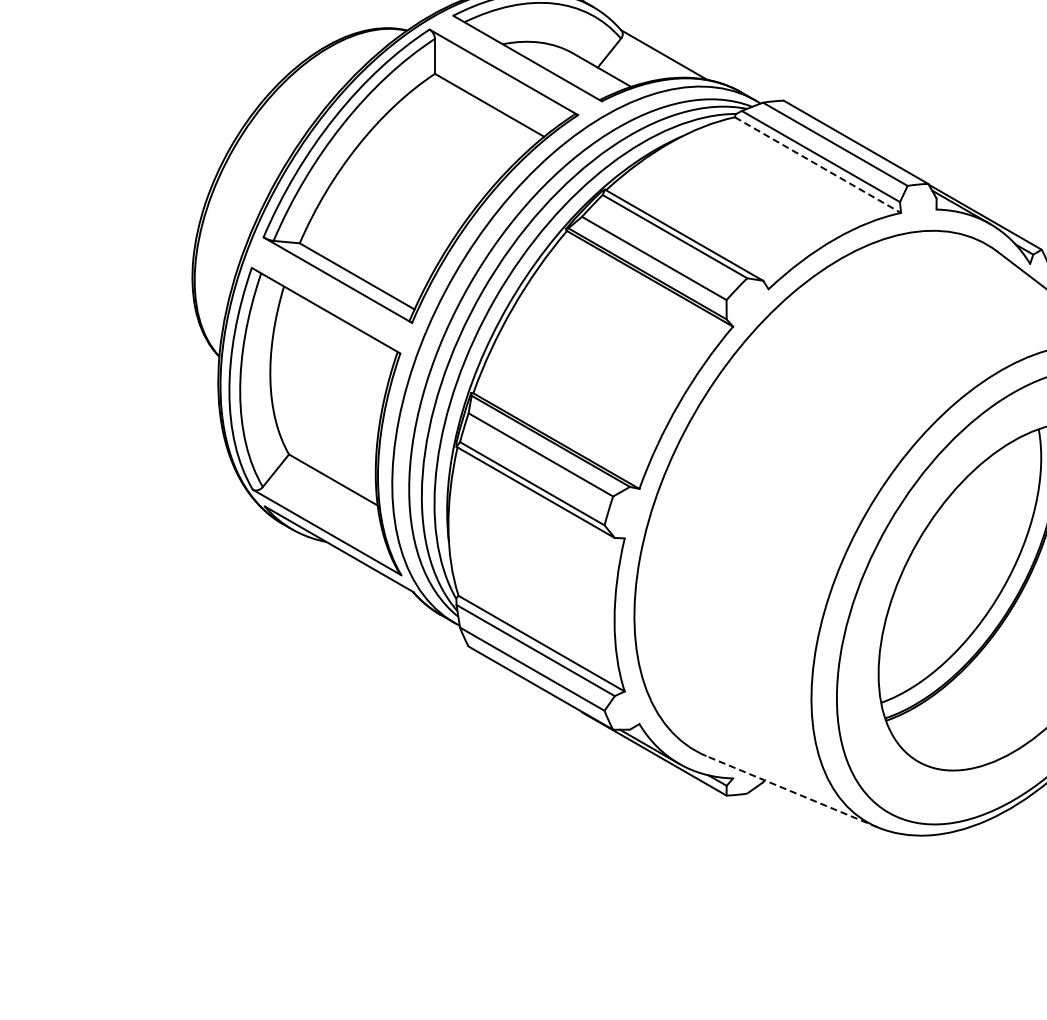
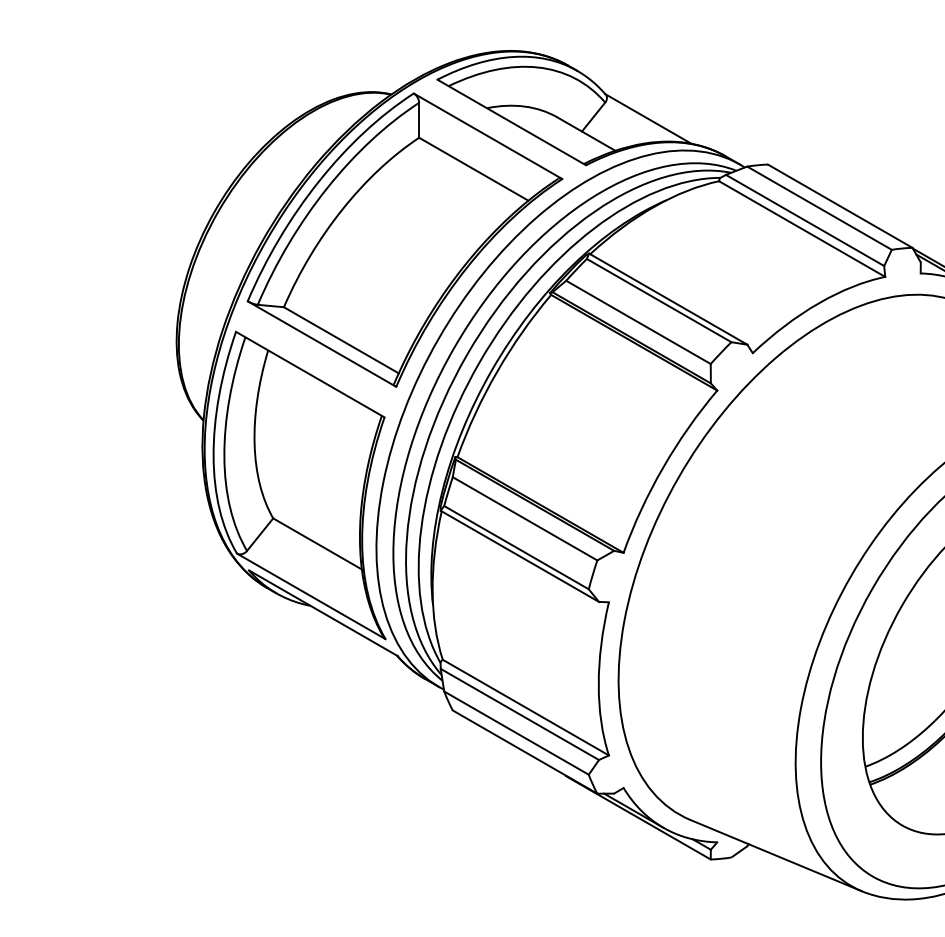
line: (817, 165) -> (801, 229), dashed -> solid
line: (792, 791) -> (776, 855), dashed -> solid

